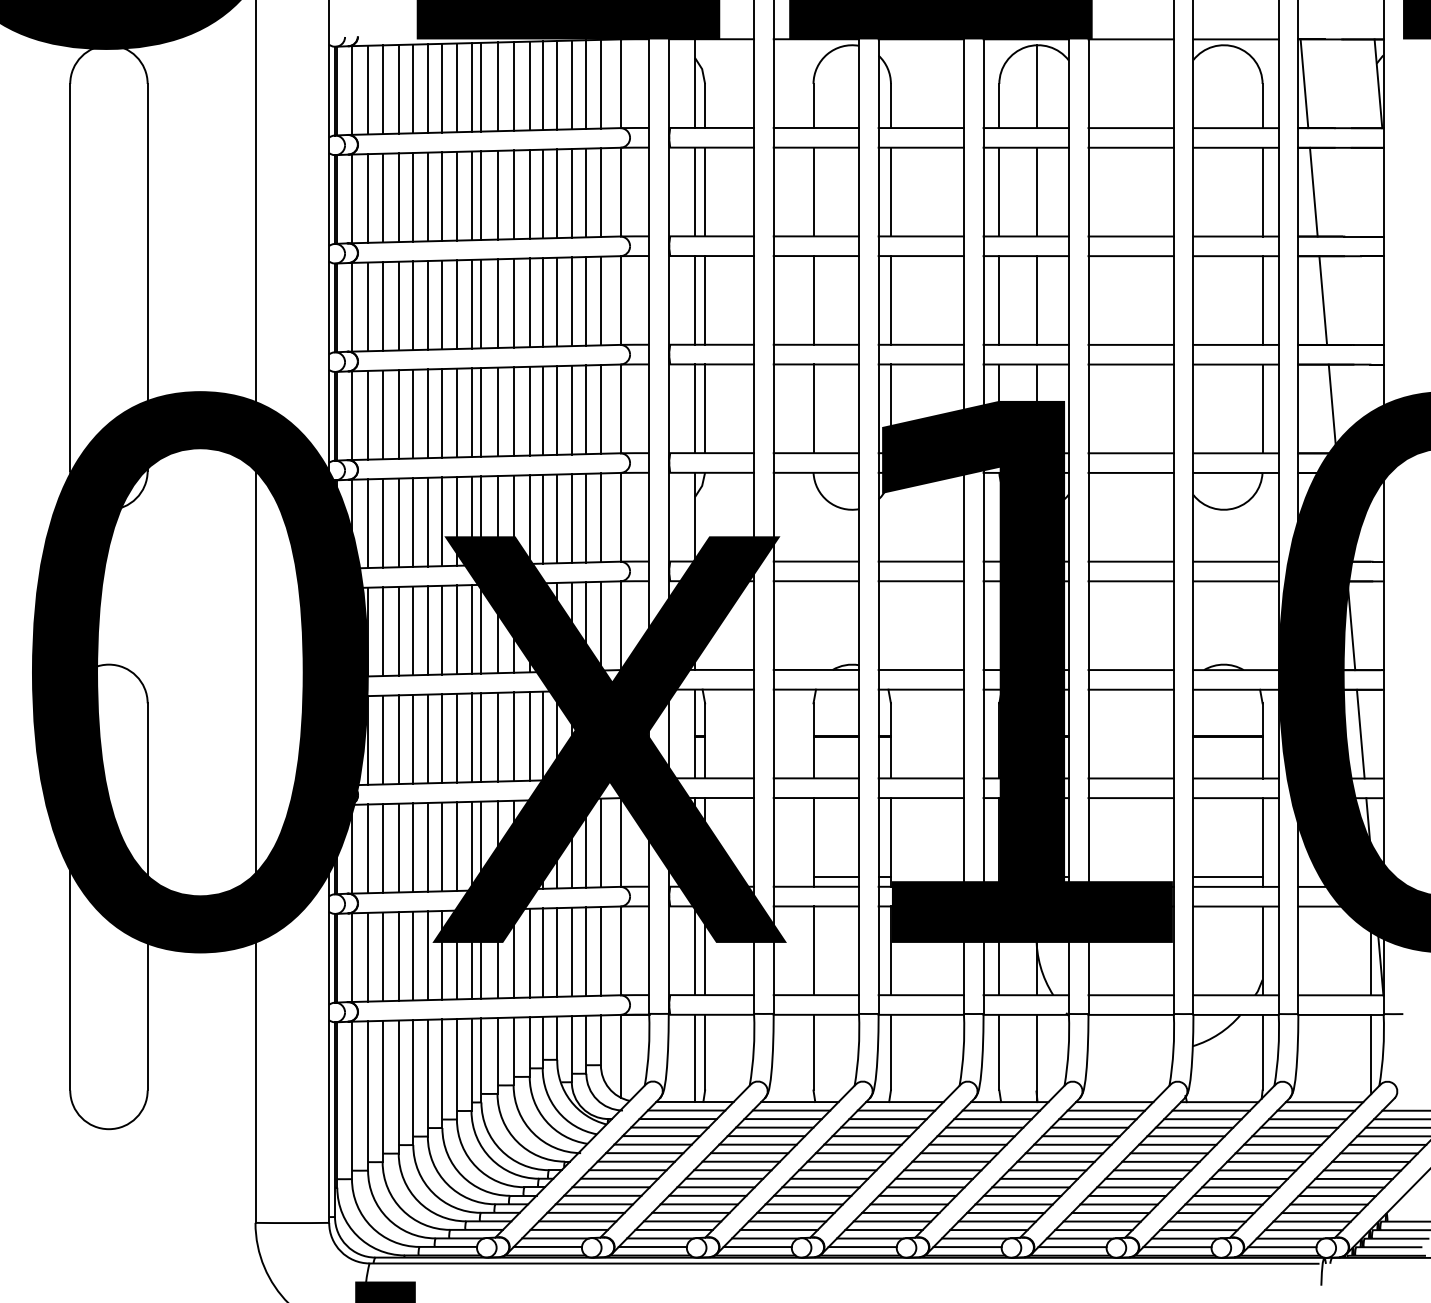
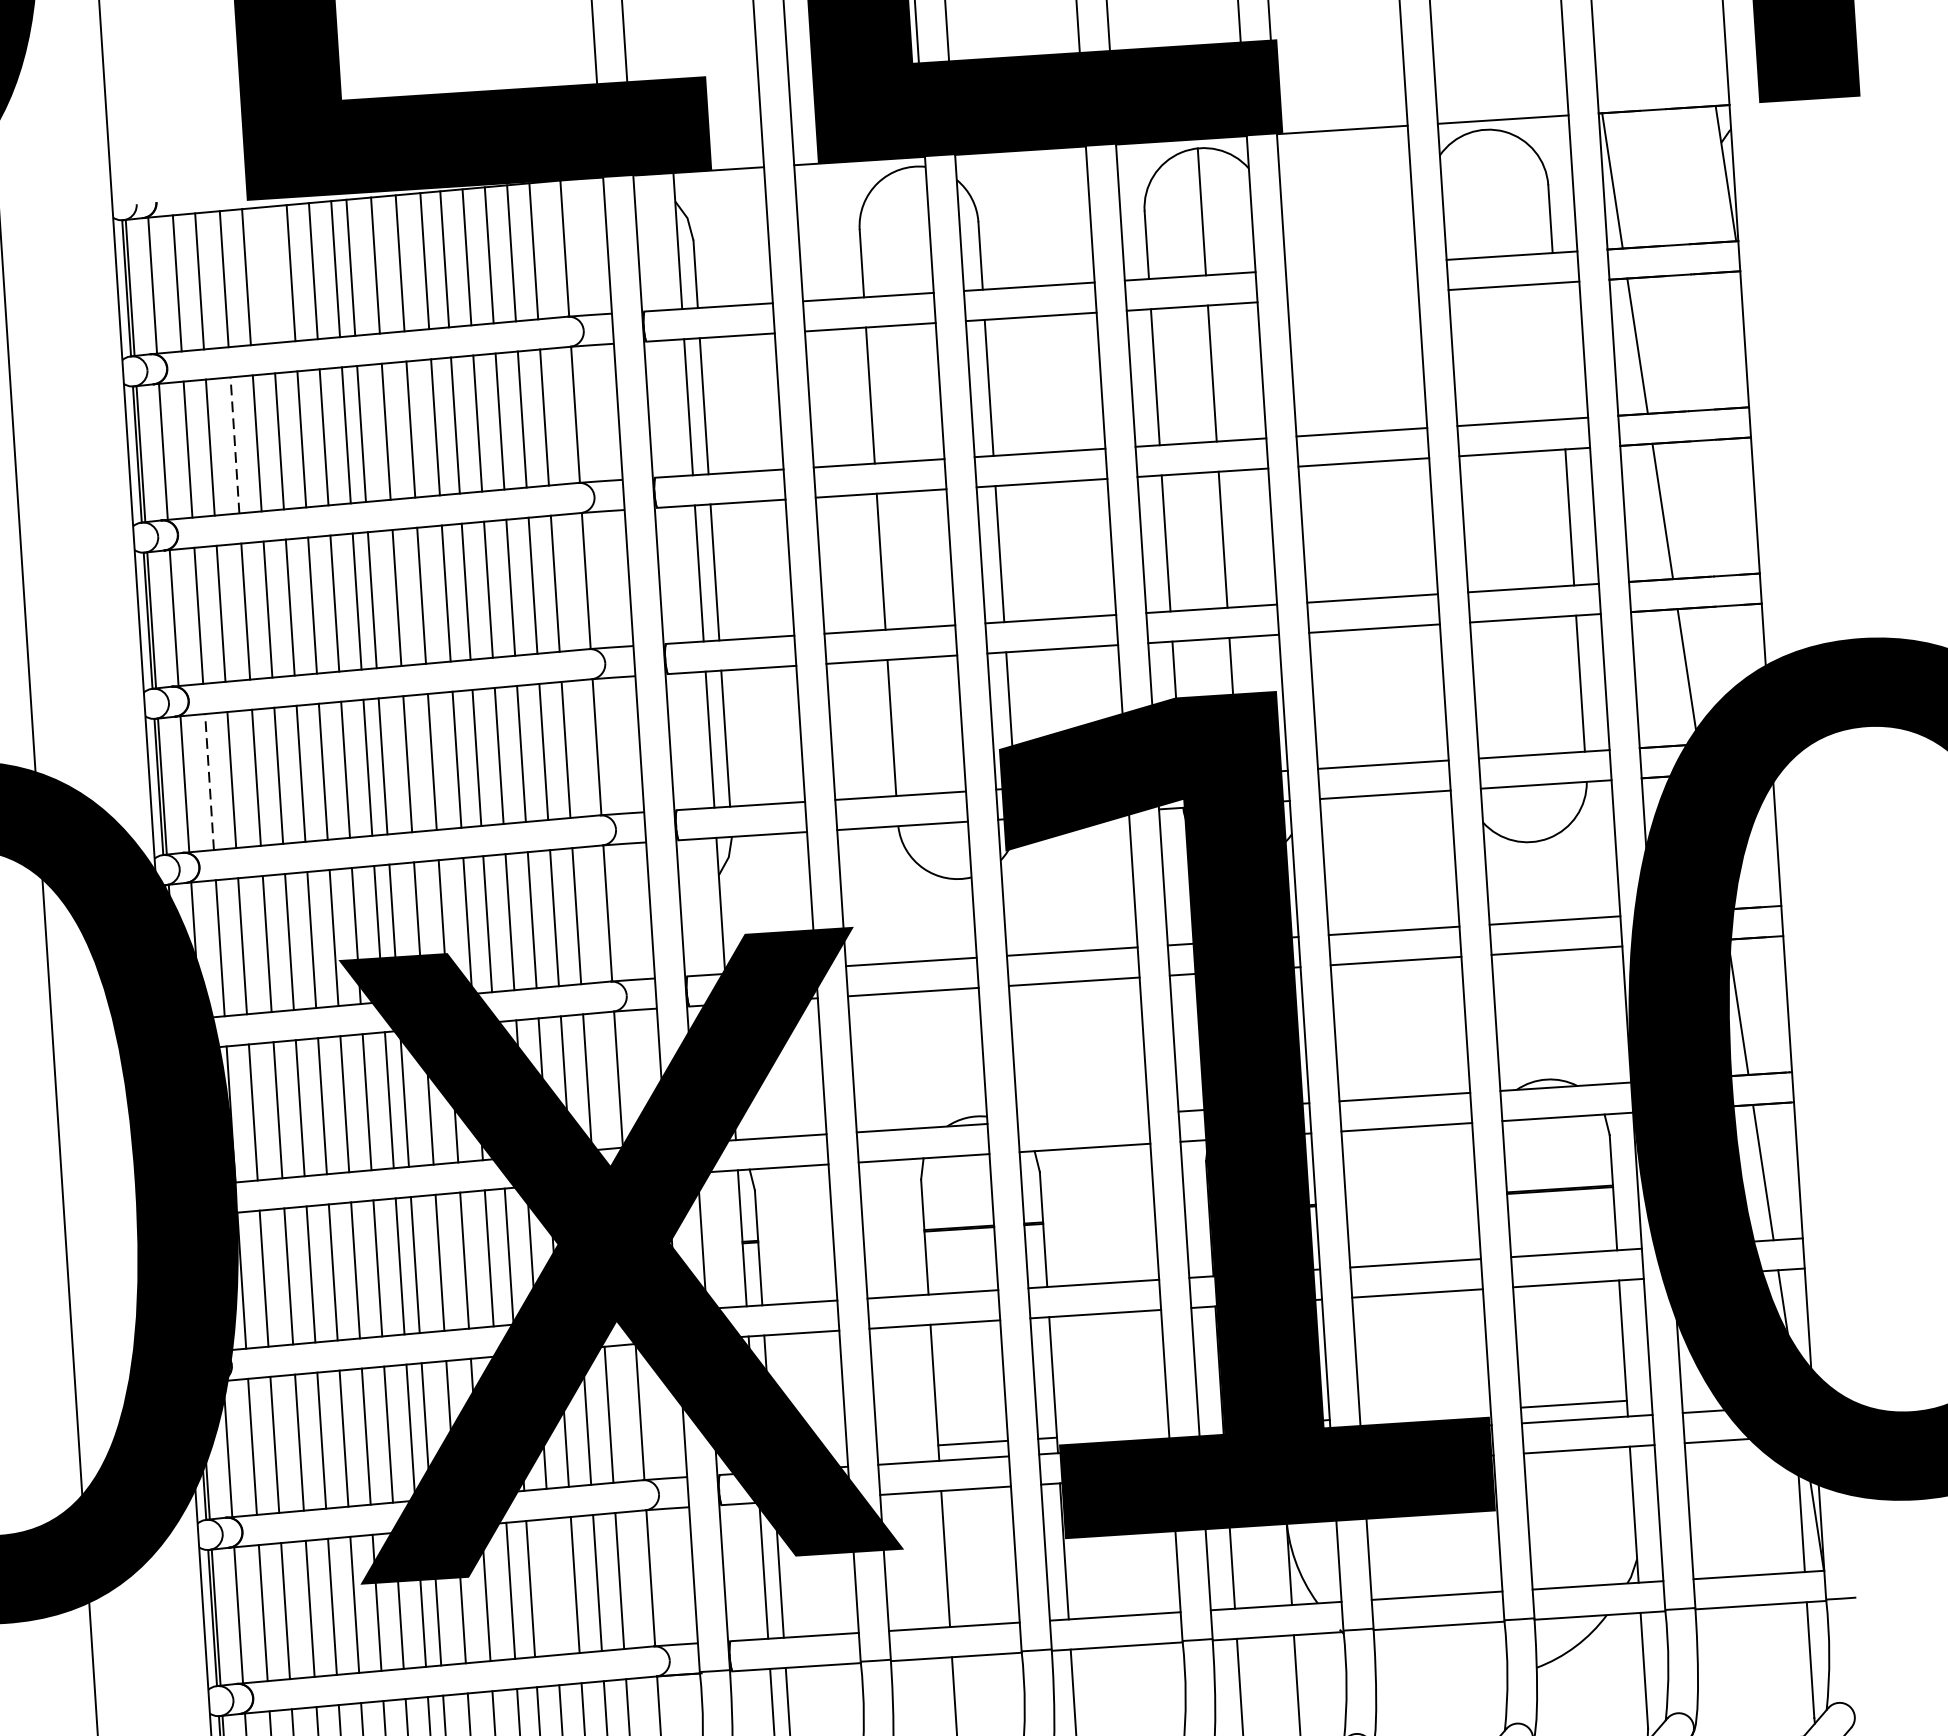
line: (427, 88) -> (268, 275), removed
line: (1130, 128) -> (1350, 266), removed
line: (1130, 147) -> (1352, 295), removed
line: (1262, 191) -> (1558, 350), removed
line: (398, 197) -> (234, 445), solid -> dashed
line: (368, 414) -> (210, 780), solid -> dashed
line: (920, 669) -> (1081, 1117), removed
line: (557, 952) -> (553, 1587), removed

